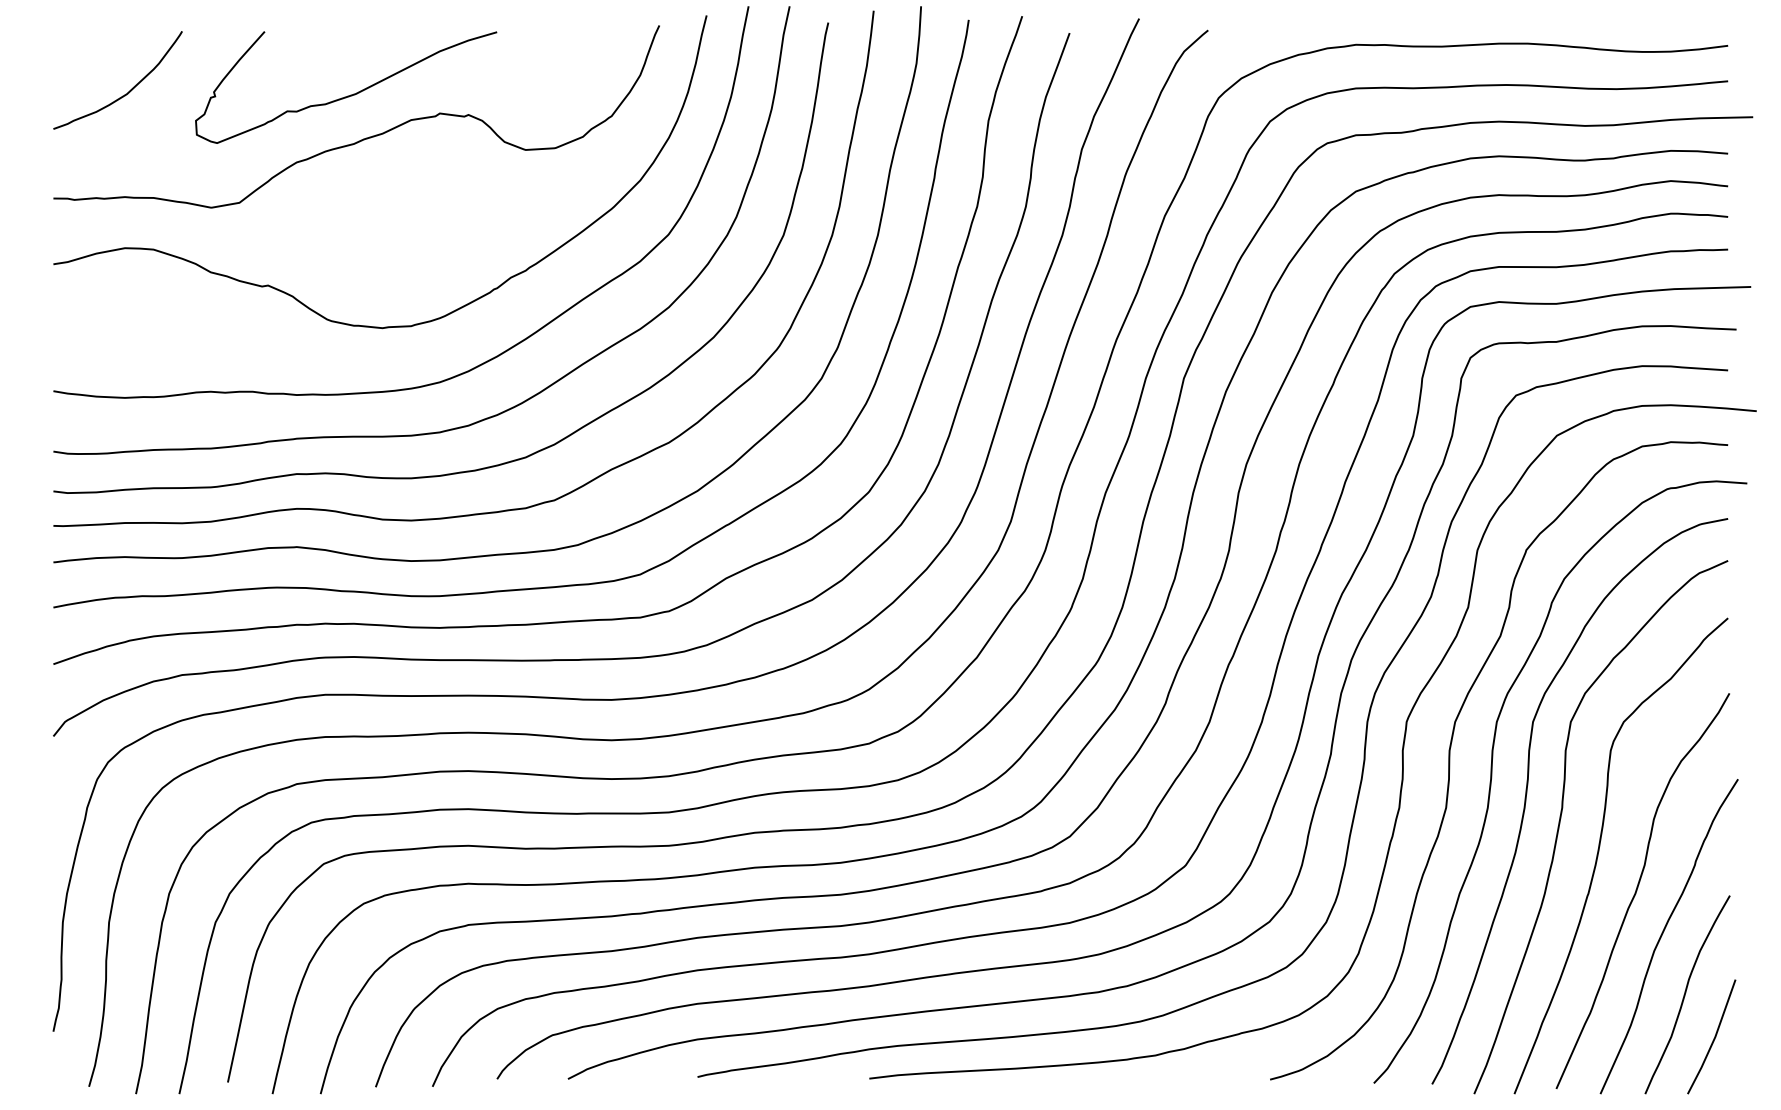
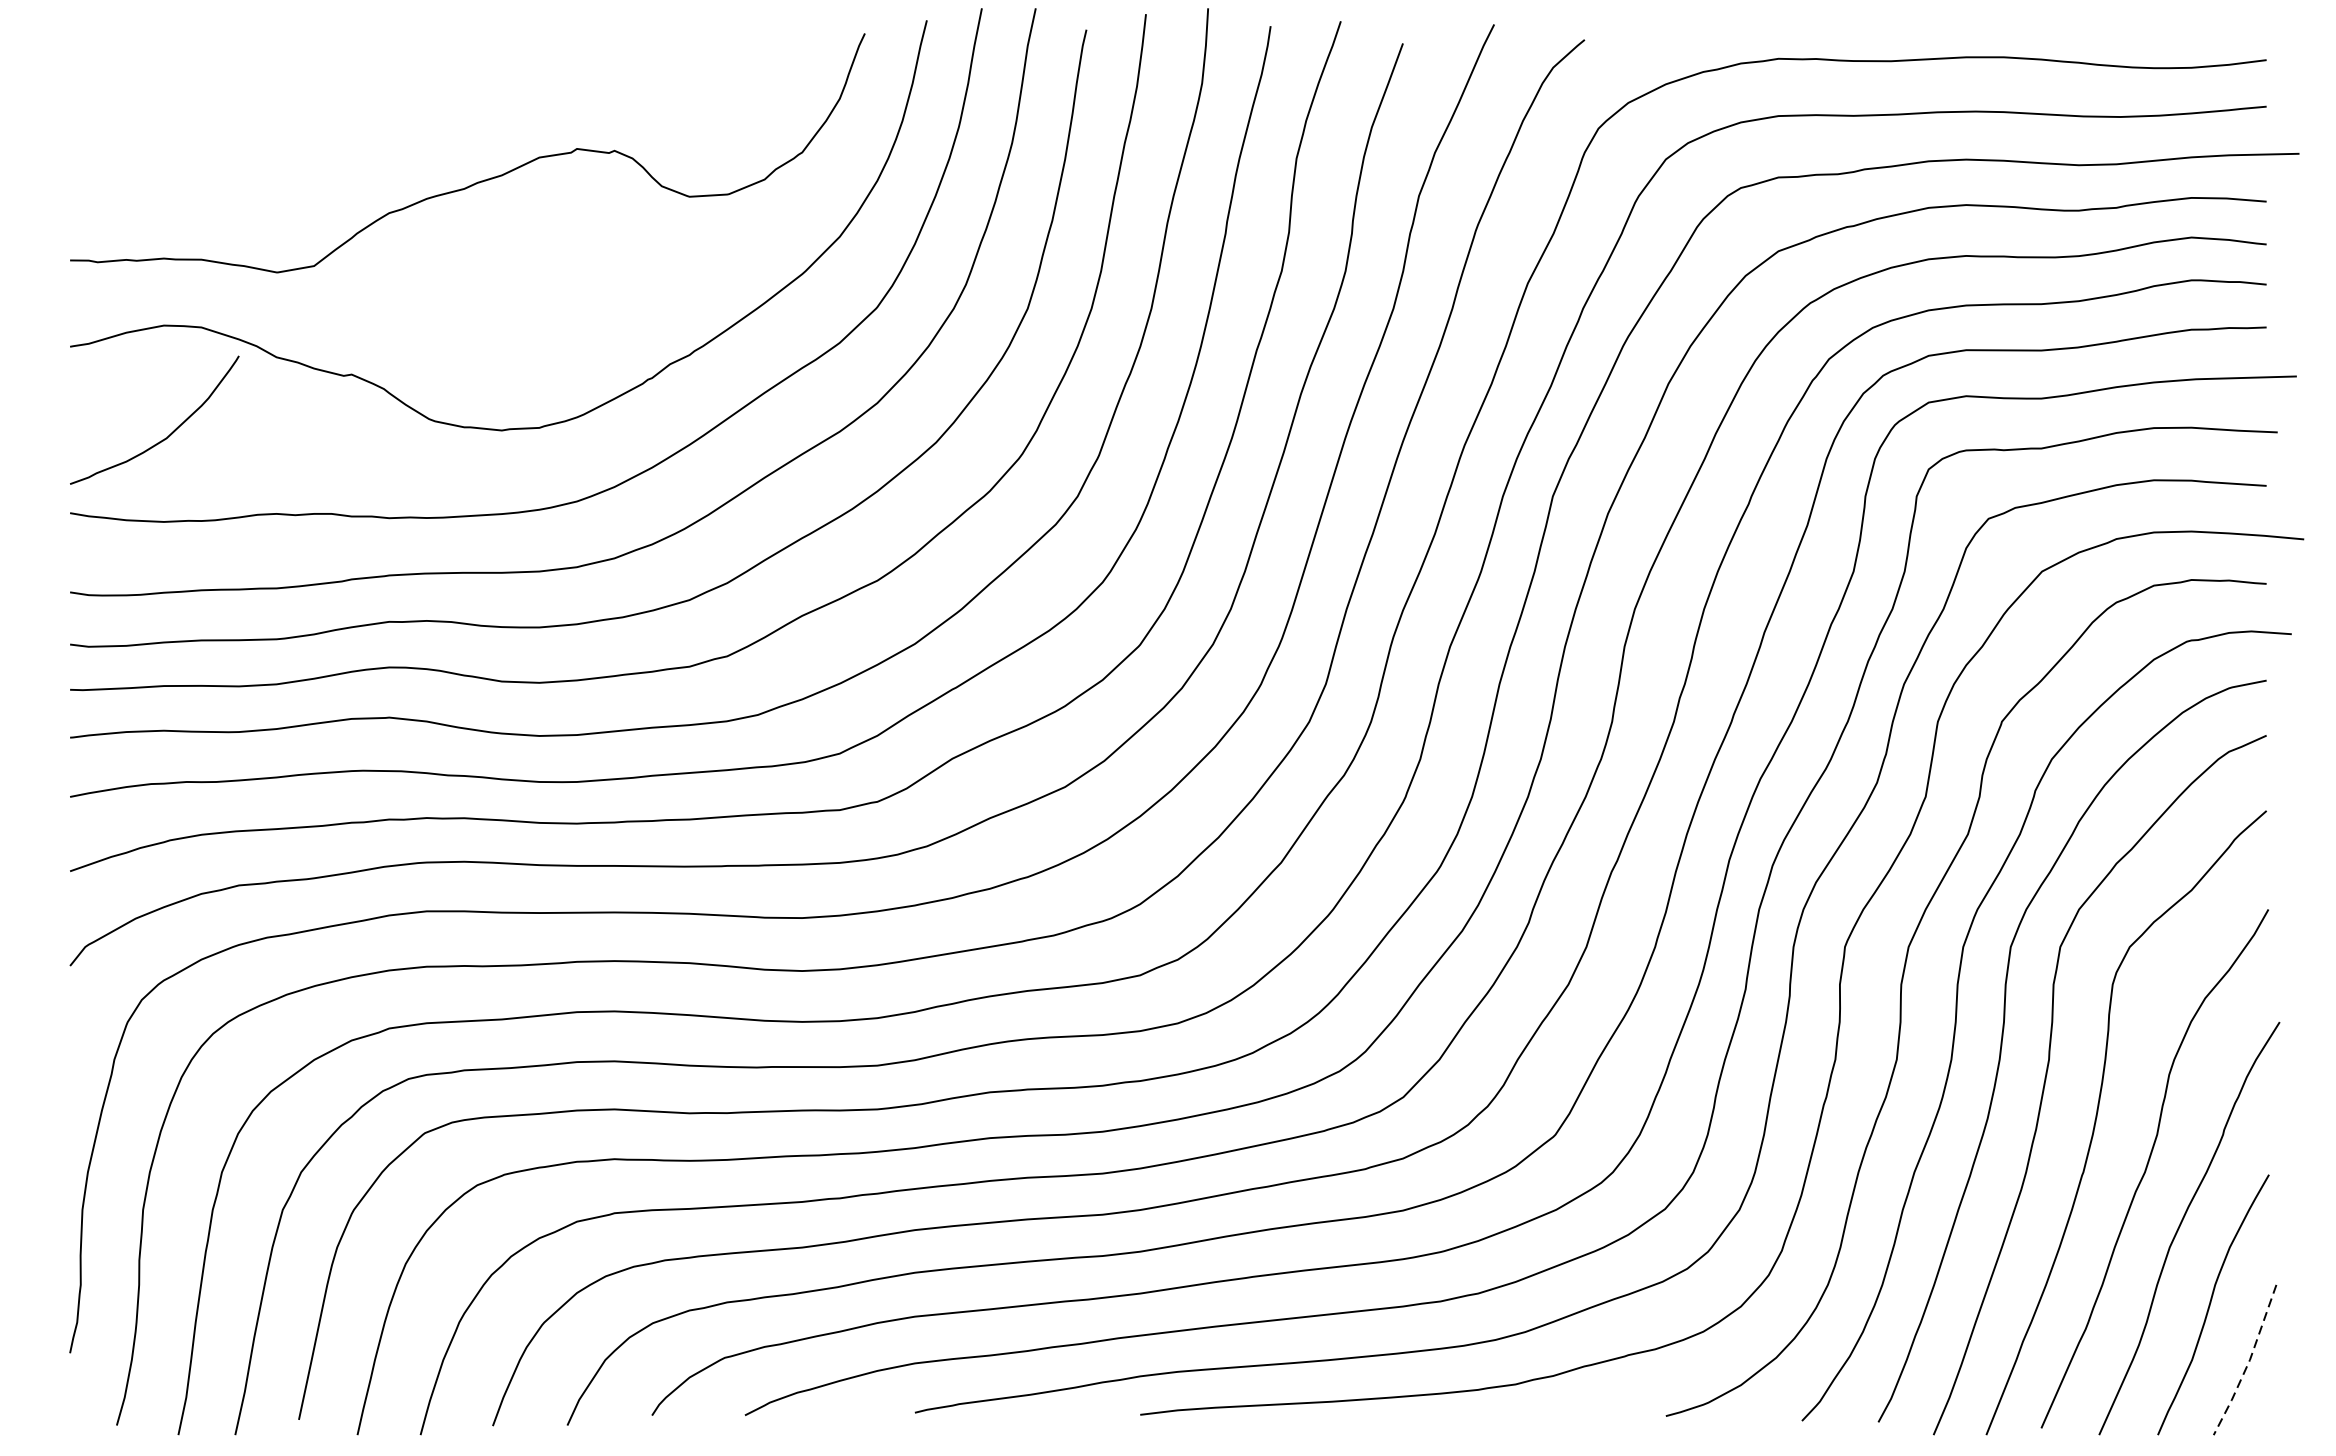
curve: (128, 91) -> (168, 434), moved
curve: (350, 94) -> (459, 124), removed
line: (1714, 1038) -> (2248, 1362), solid -> dashed

